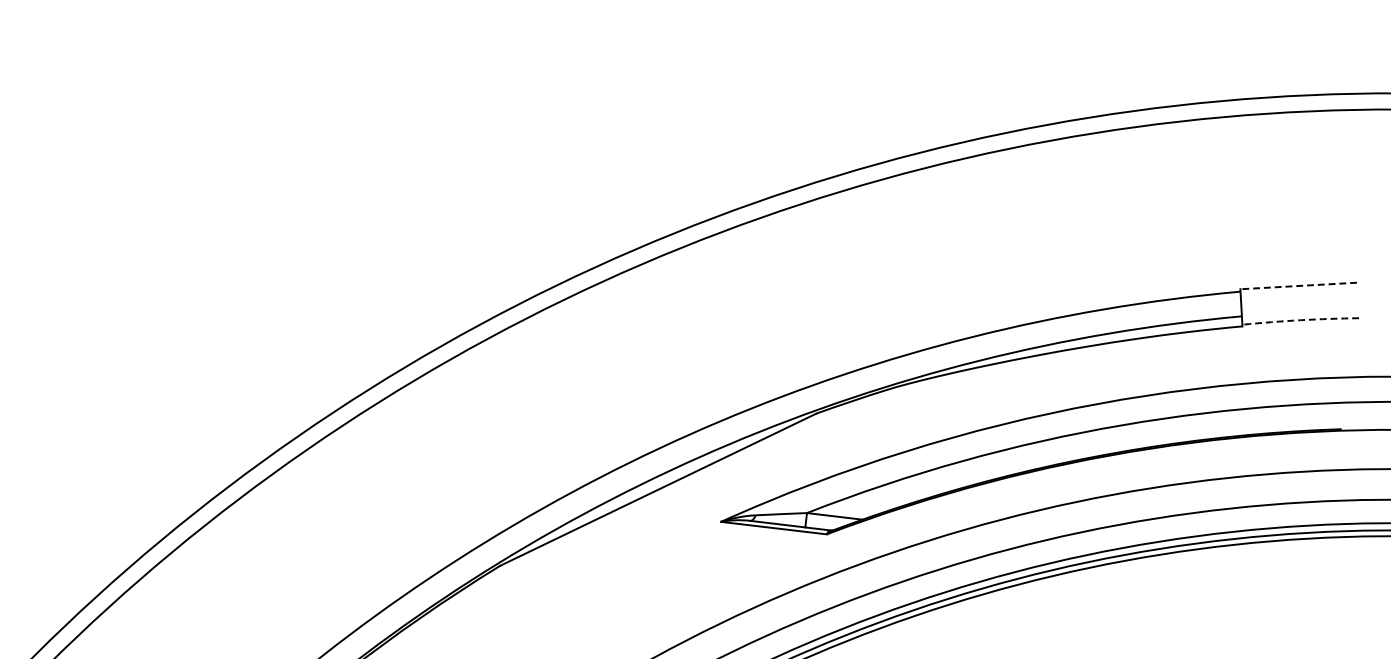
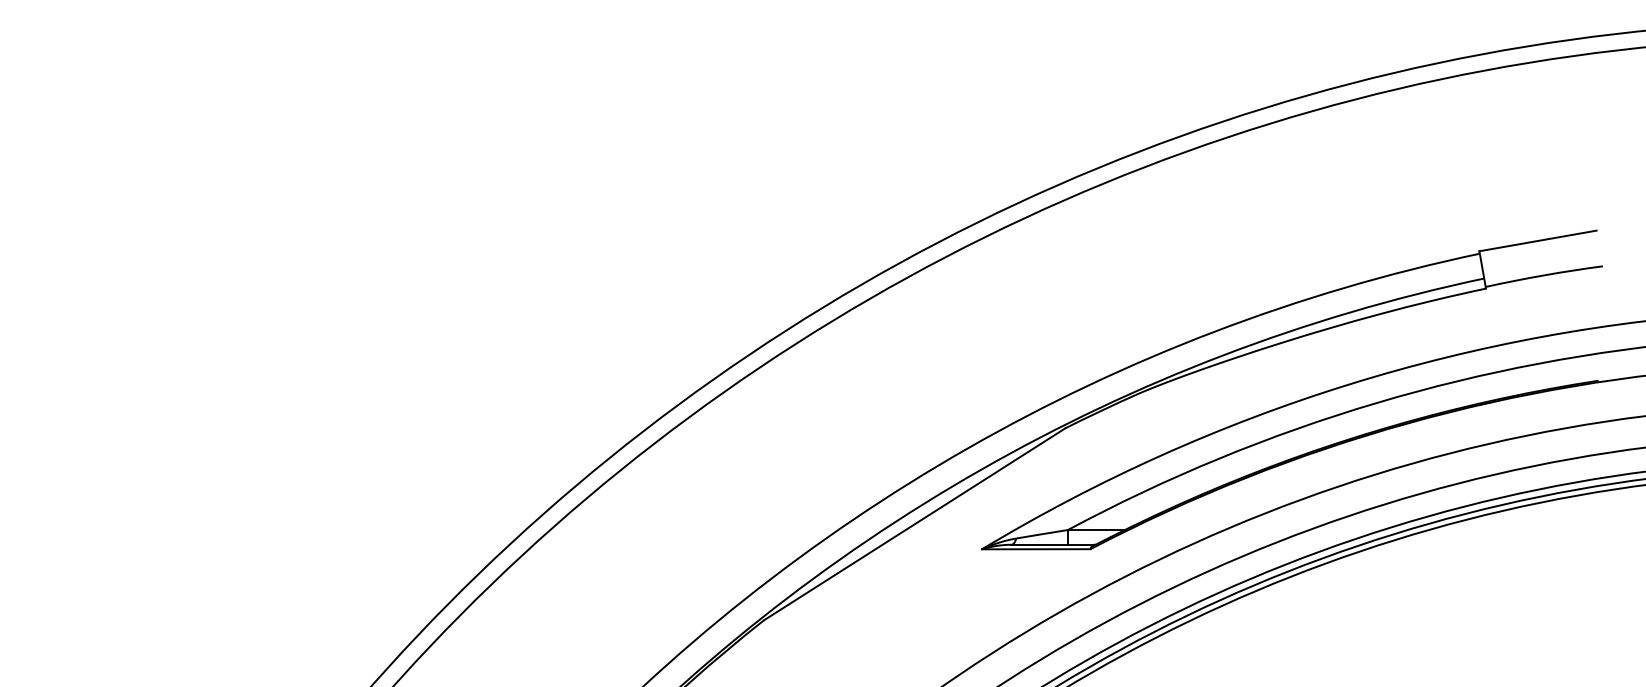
line: (1299, 285) -> (1538, 240), dashed -> solid
arc: (1301, 320) -> (1544, 275), dashed -> solid

